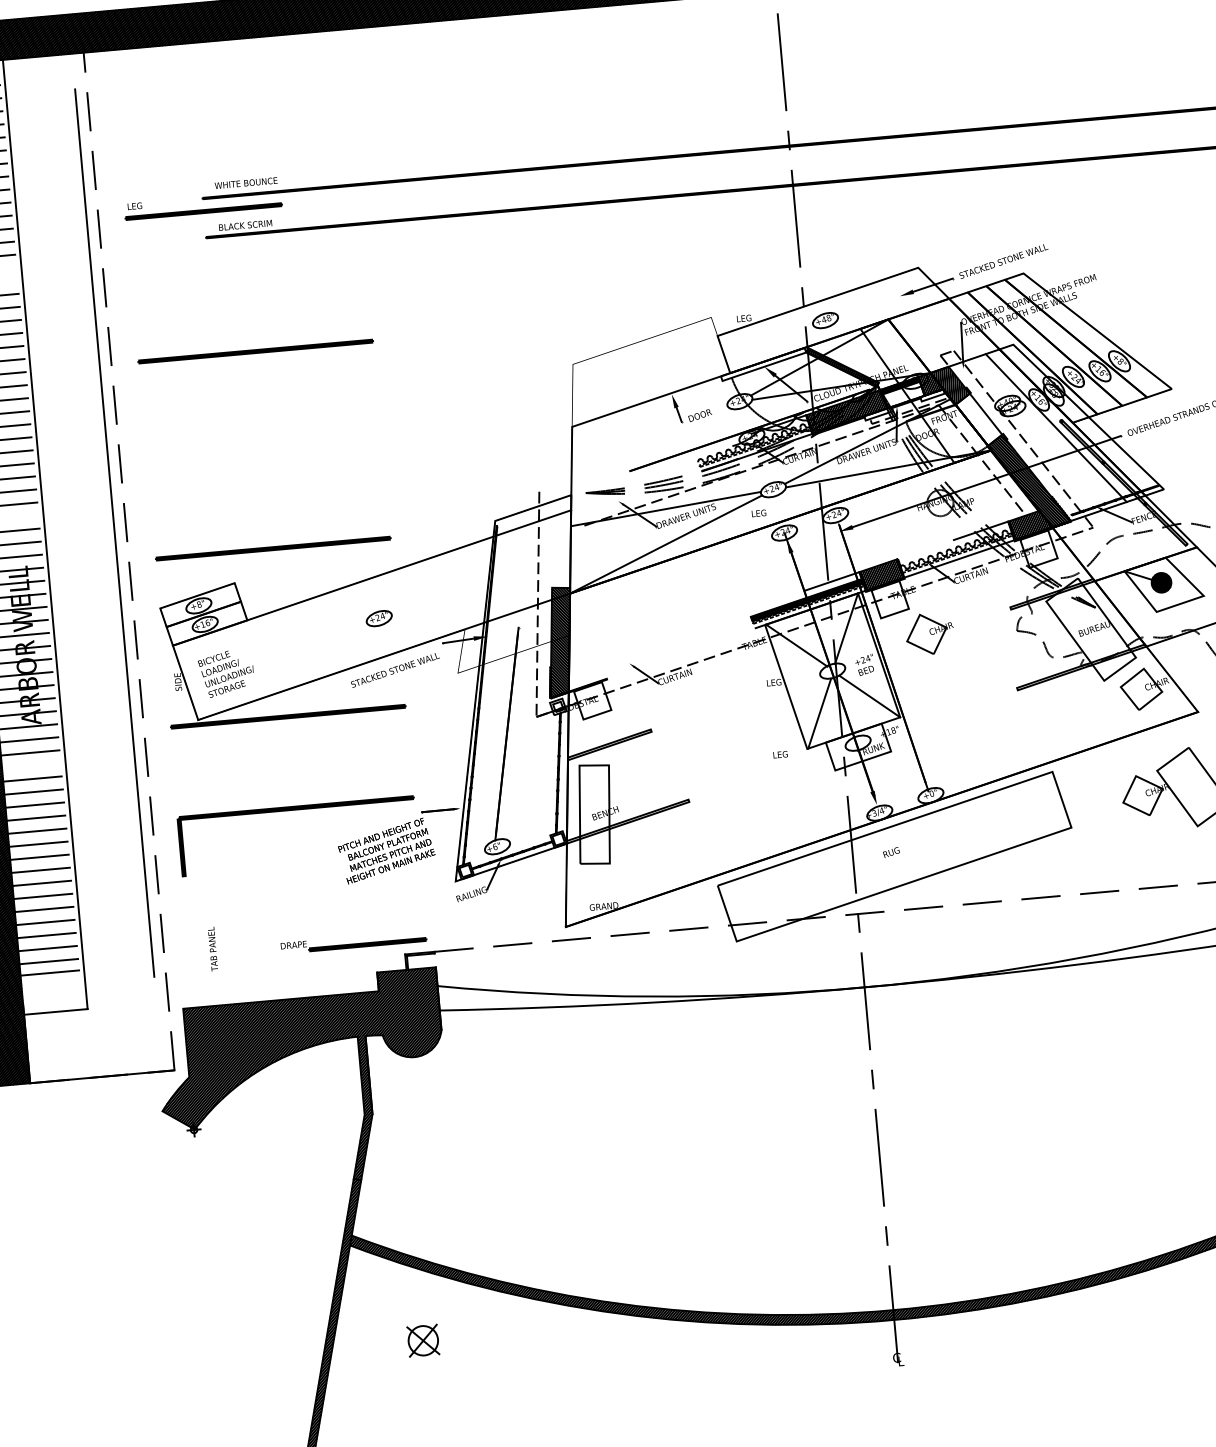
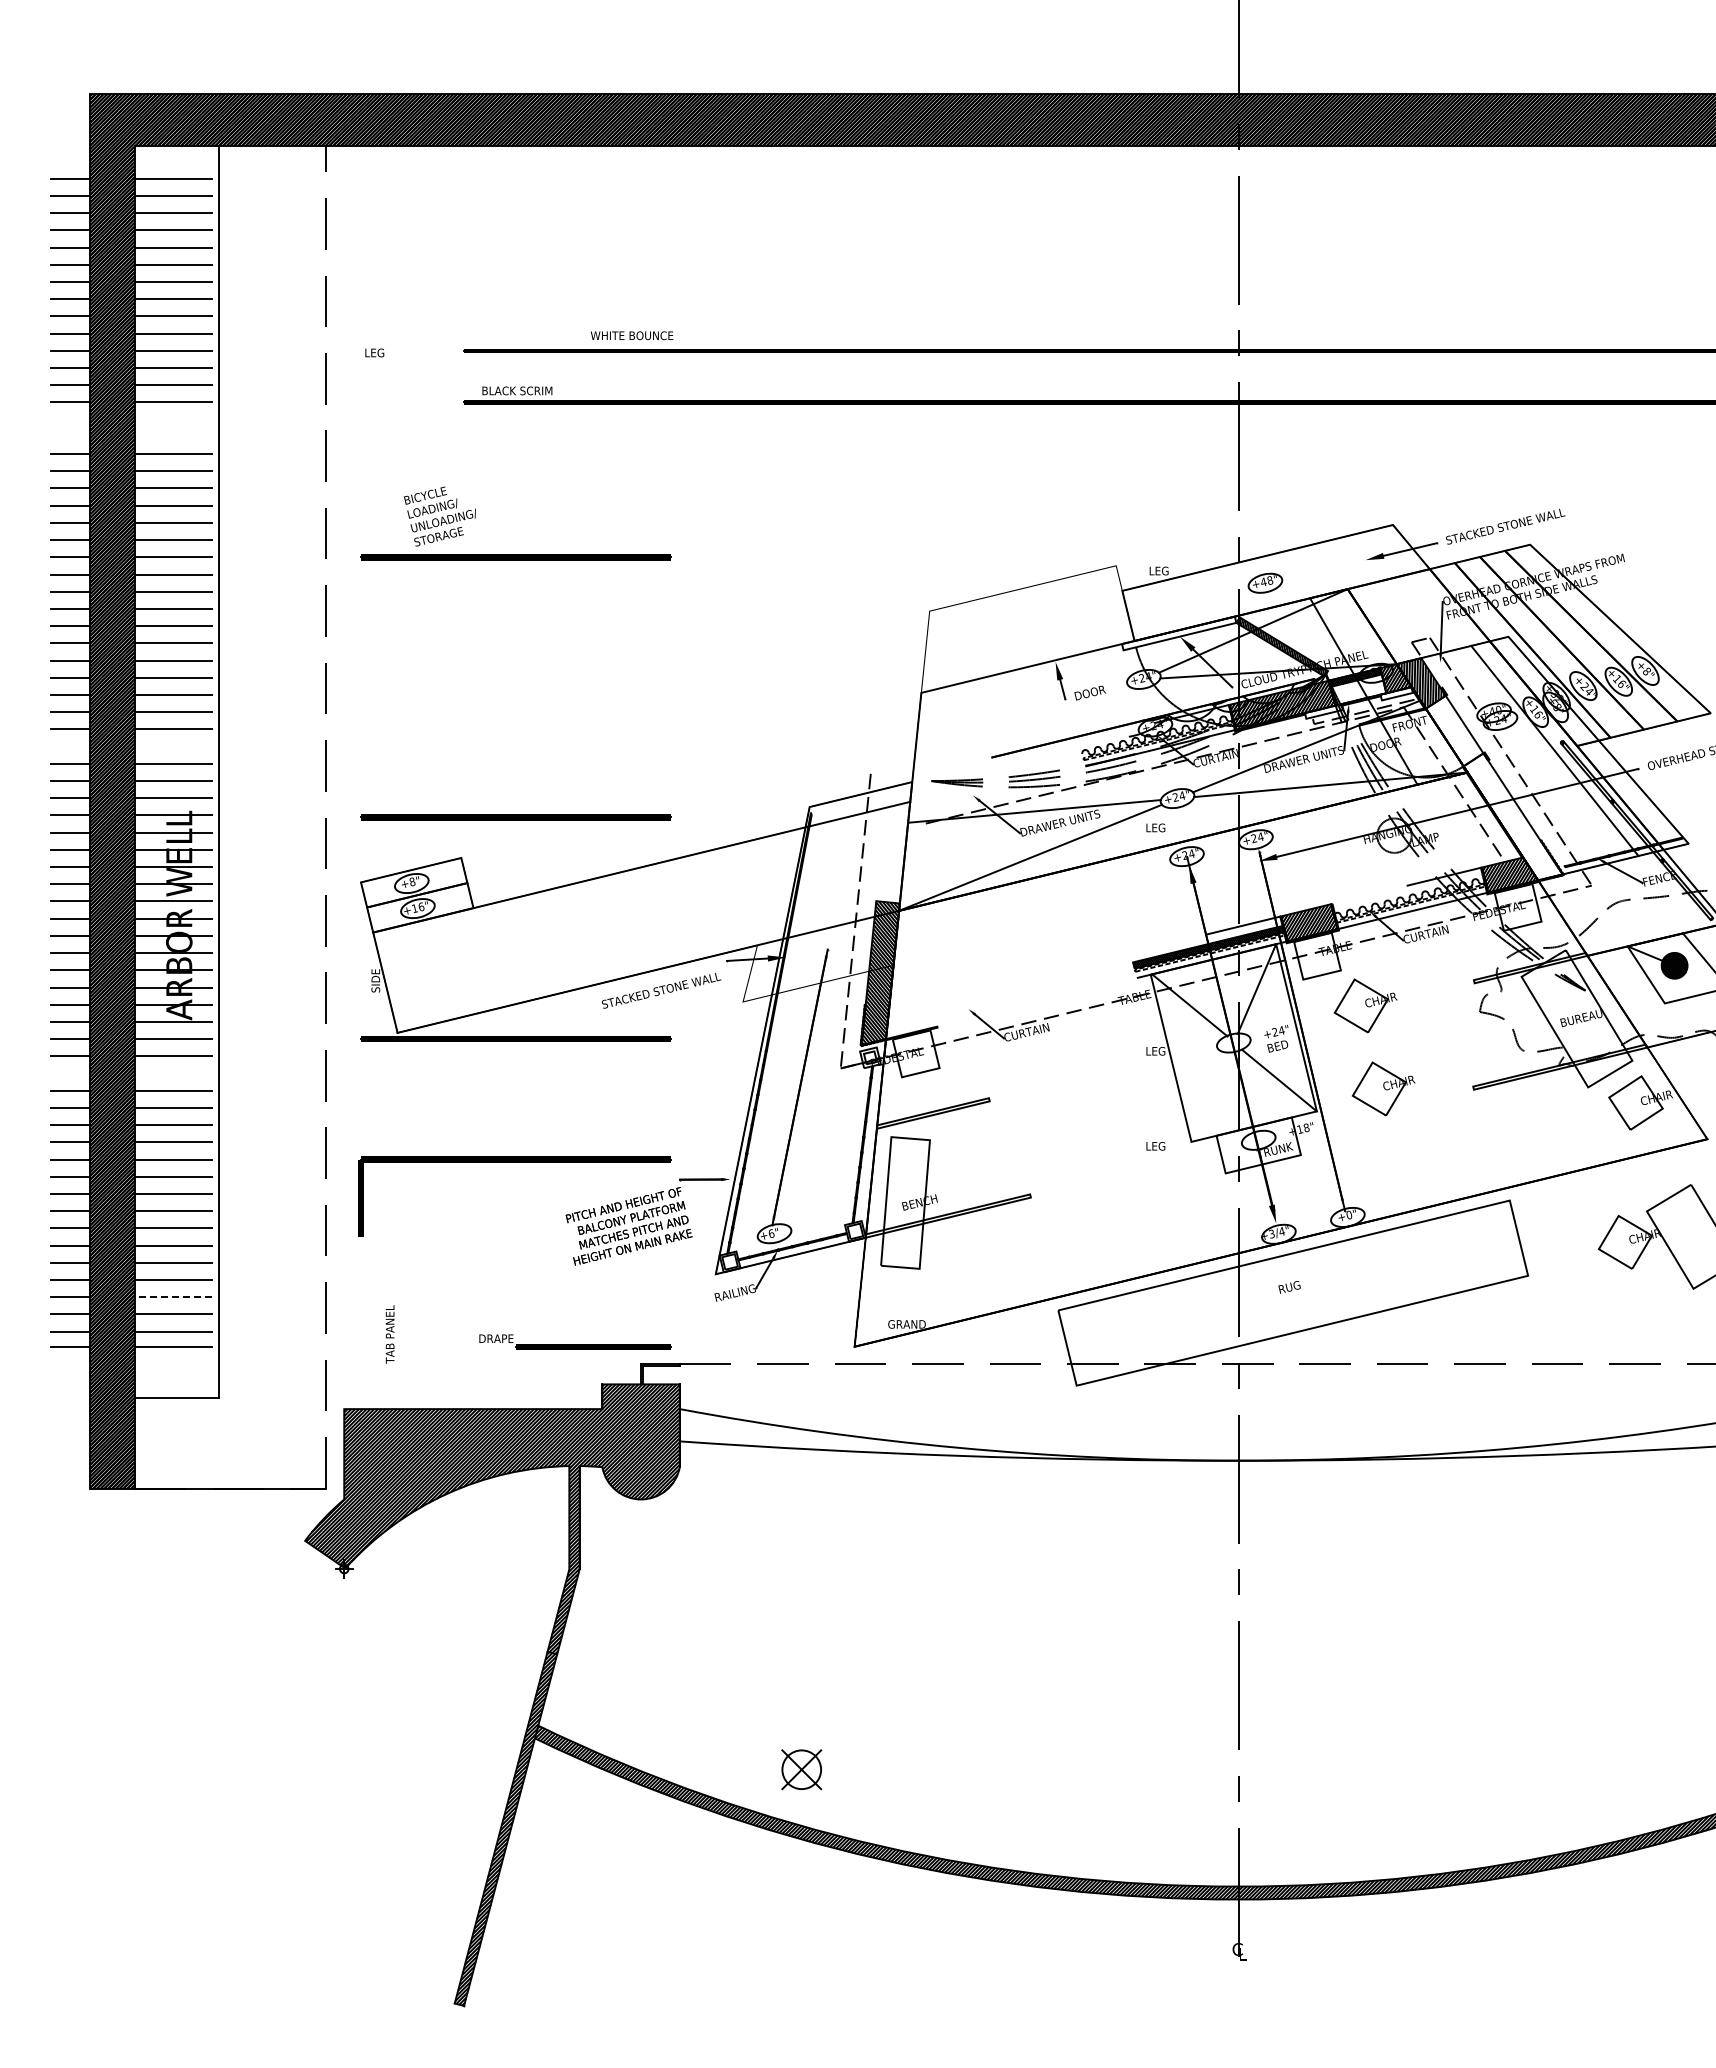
text: (246, 182) -> (632, 335), moved
part: (203, 211) -> (464, 367), removed
hatch: (1029, 480) -> (1513, 816), removed
line: (115, 533) -> (310, 778), removed
part: (379, 618) -> (646, 920), removed
text: (226, 673) -> (439, 516), moved
part: (949, 695) -> (1383, 1088), added
line: (819, 713) -> (1211, 1096), removed
line: (46, 935) -> (173, 1297), solid -> dashed
part: (423, 1340) -> (801, 1769), moved

